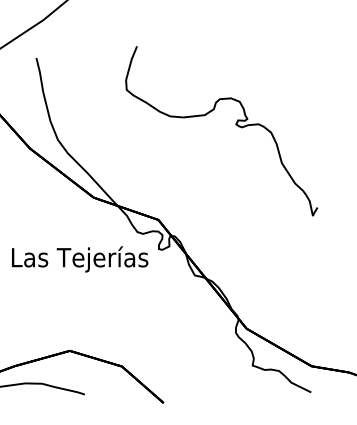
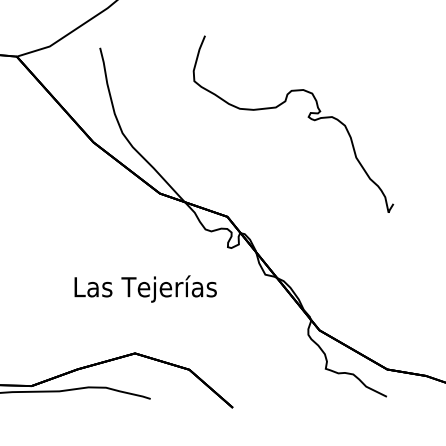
text: (79, 258) -> (145, 288), moved

